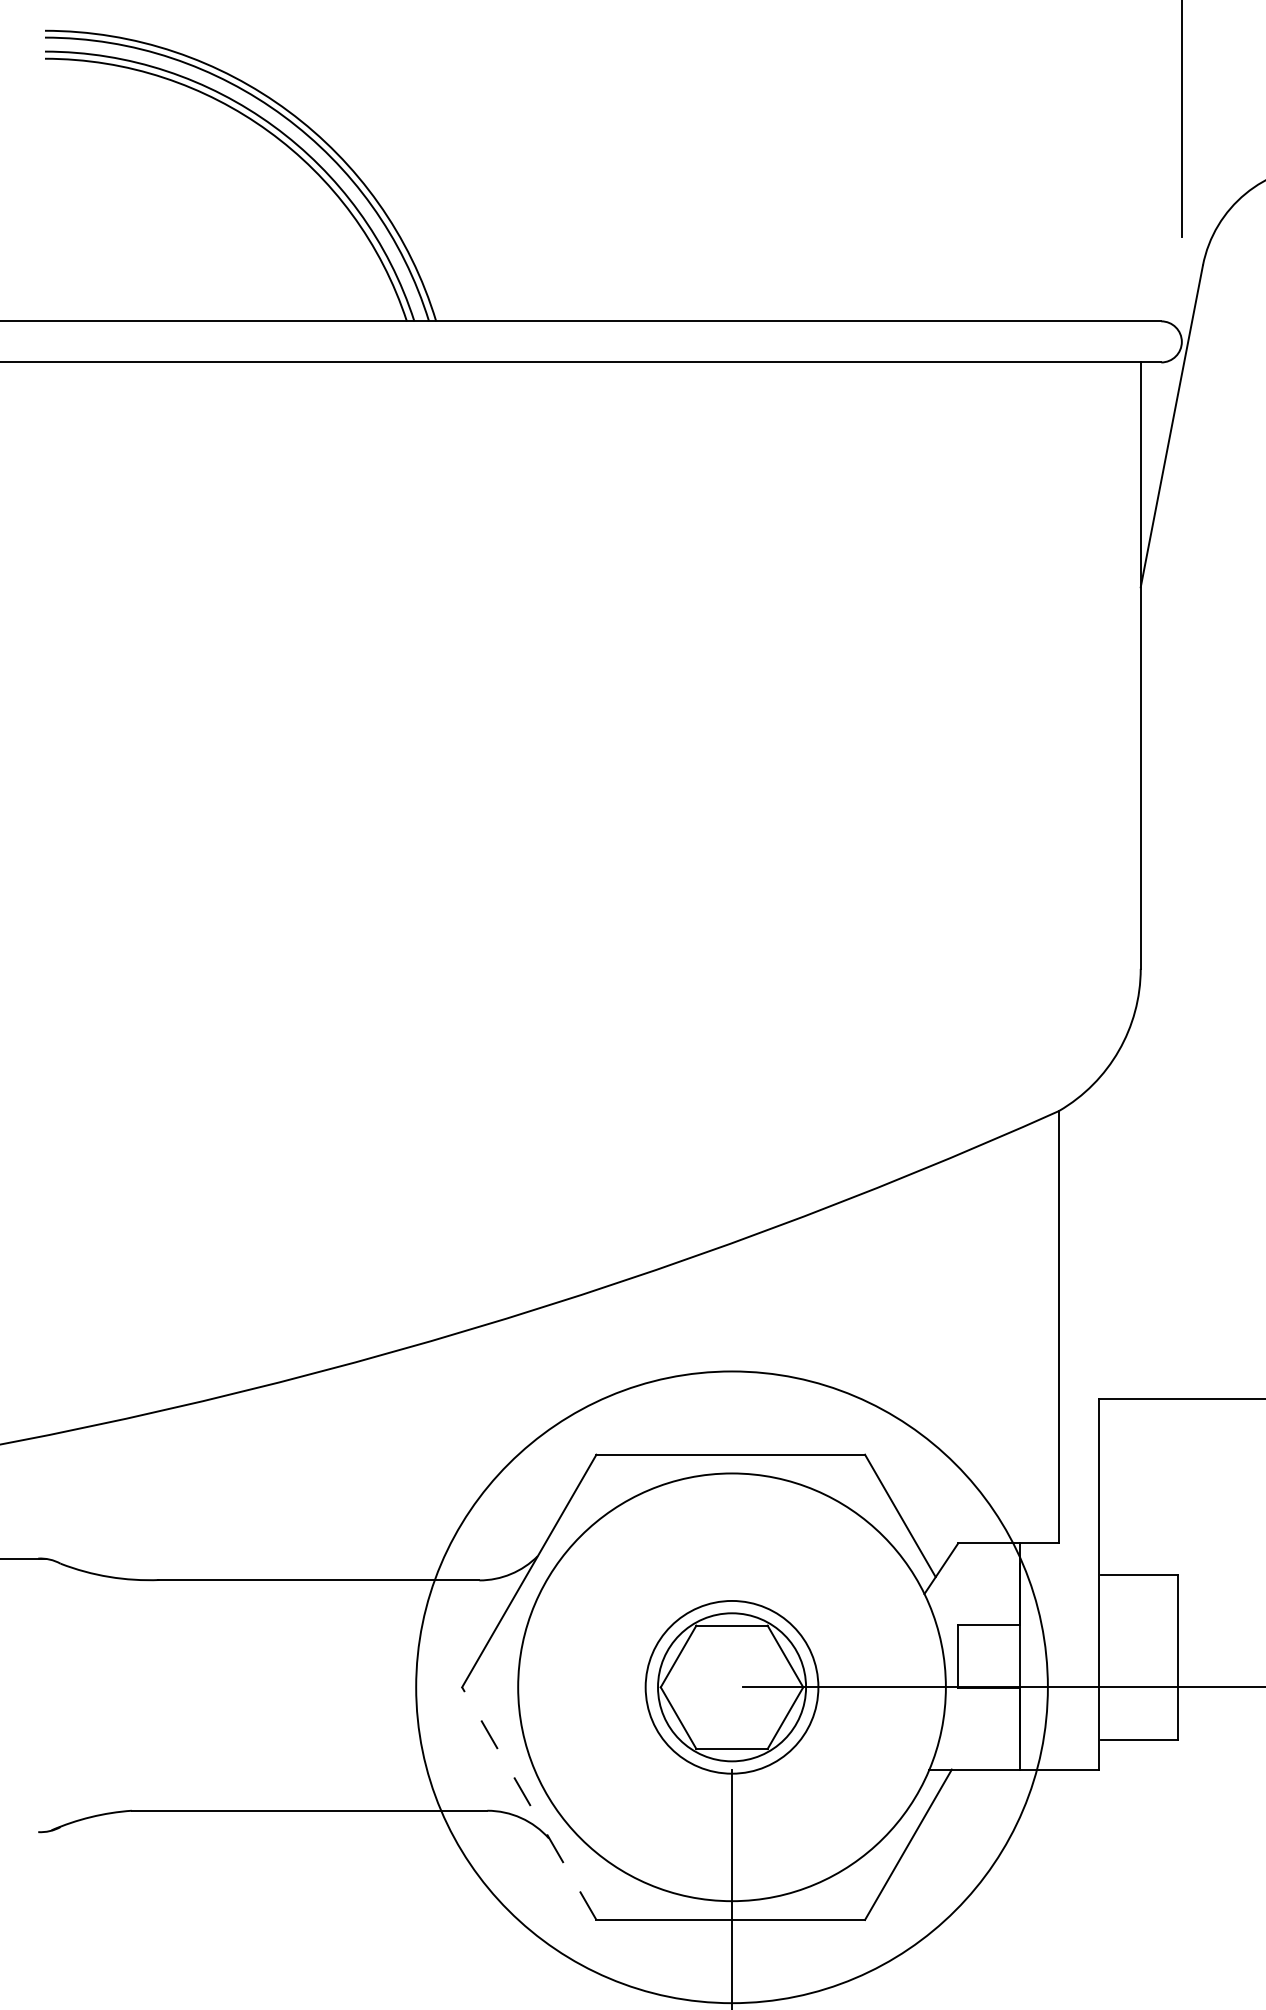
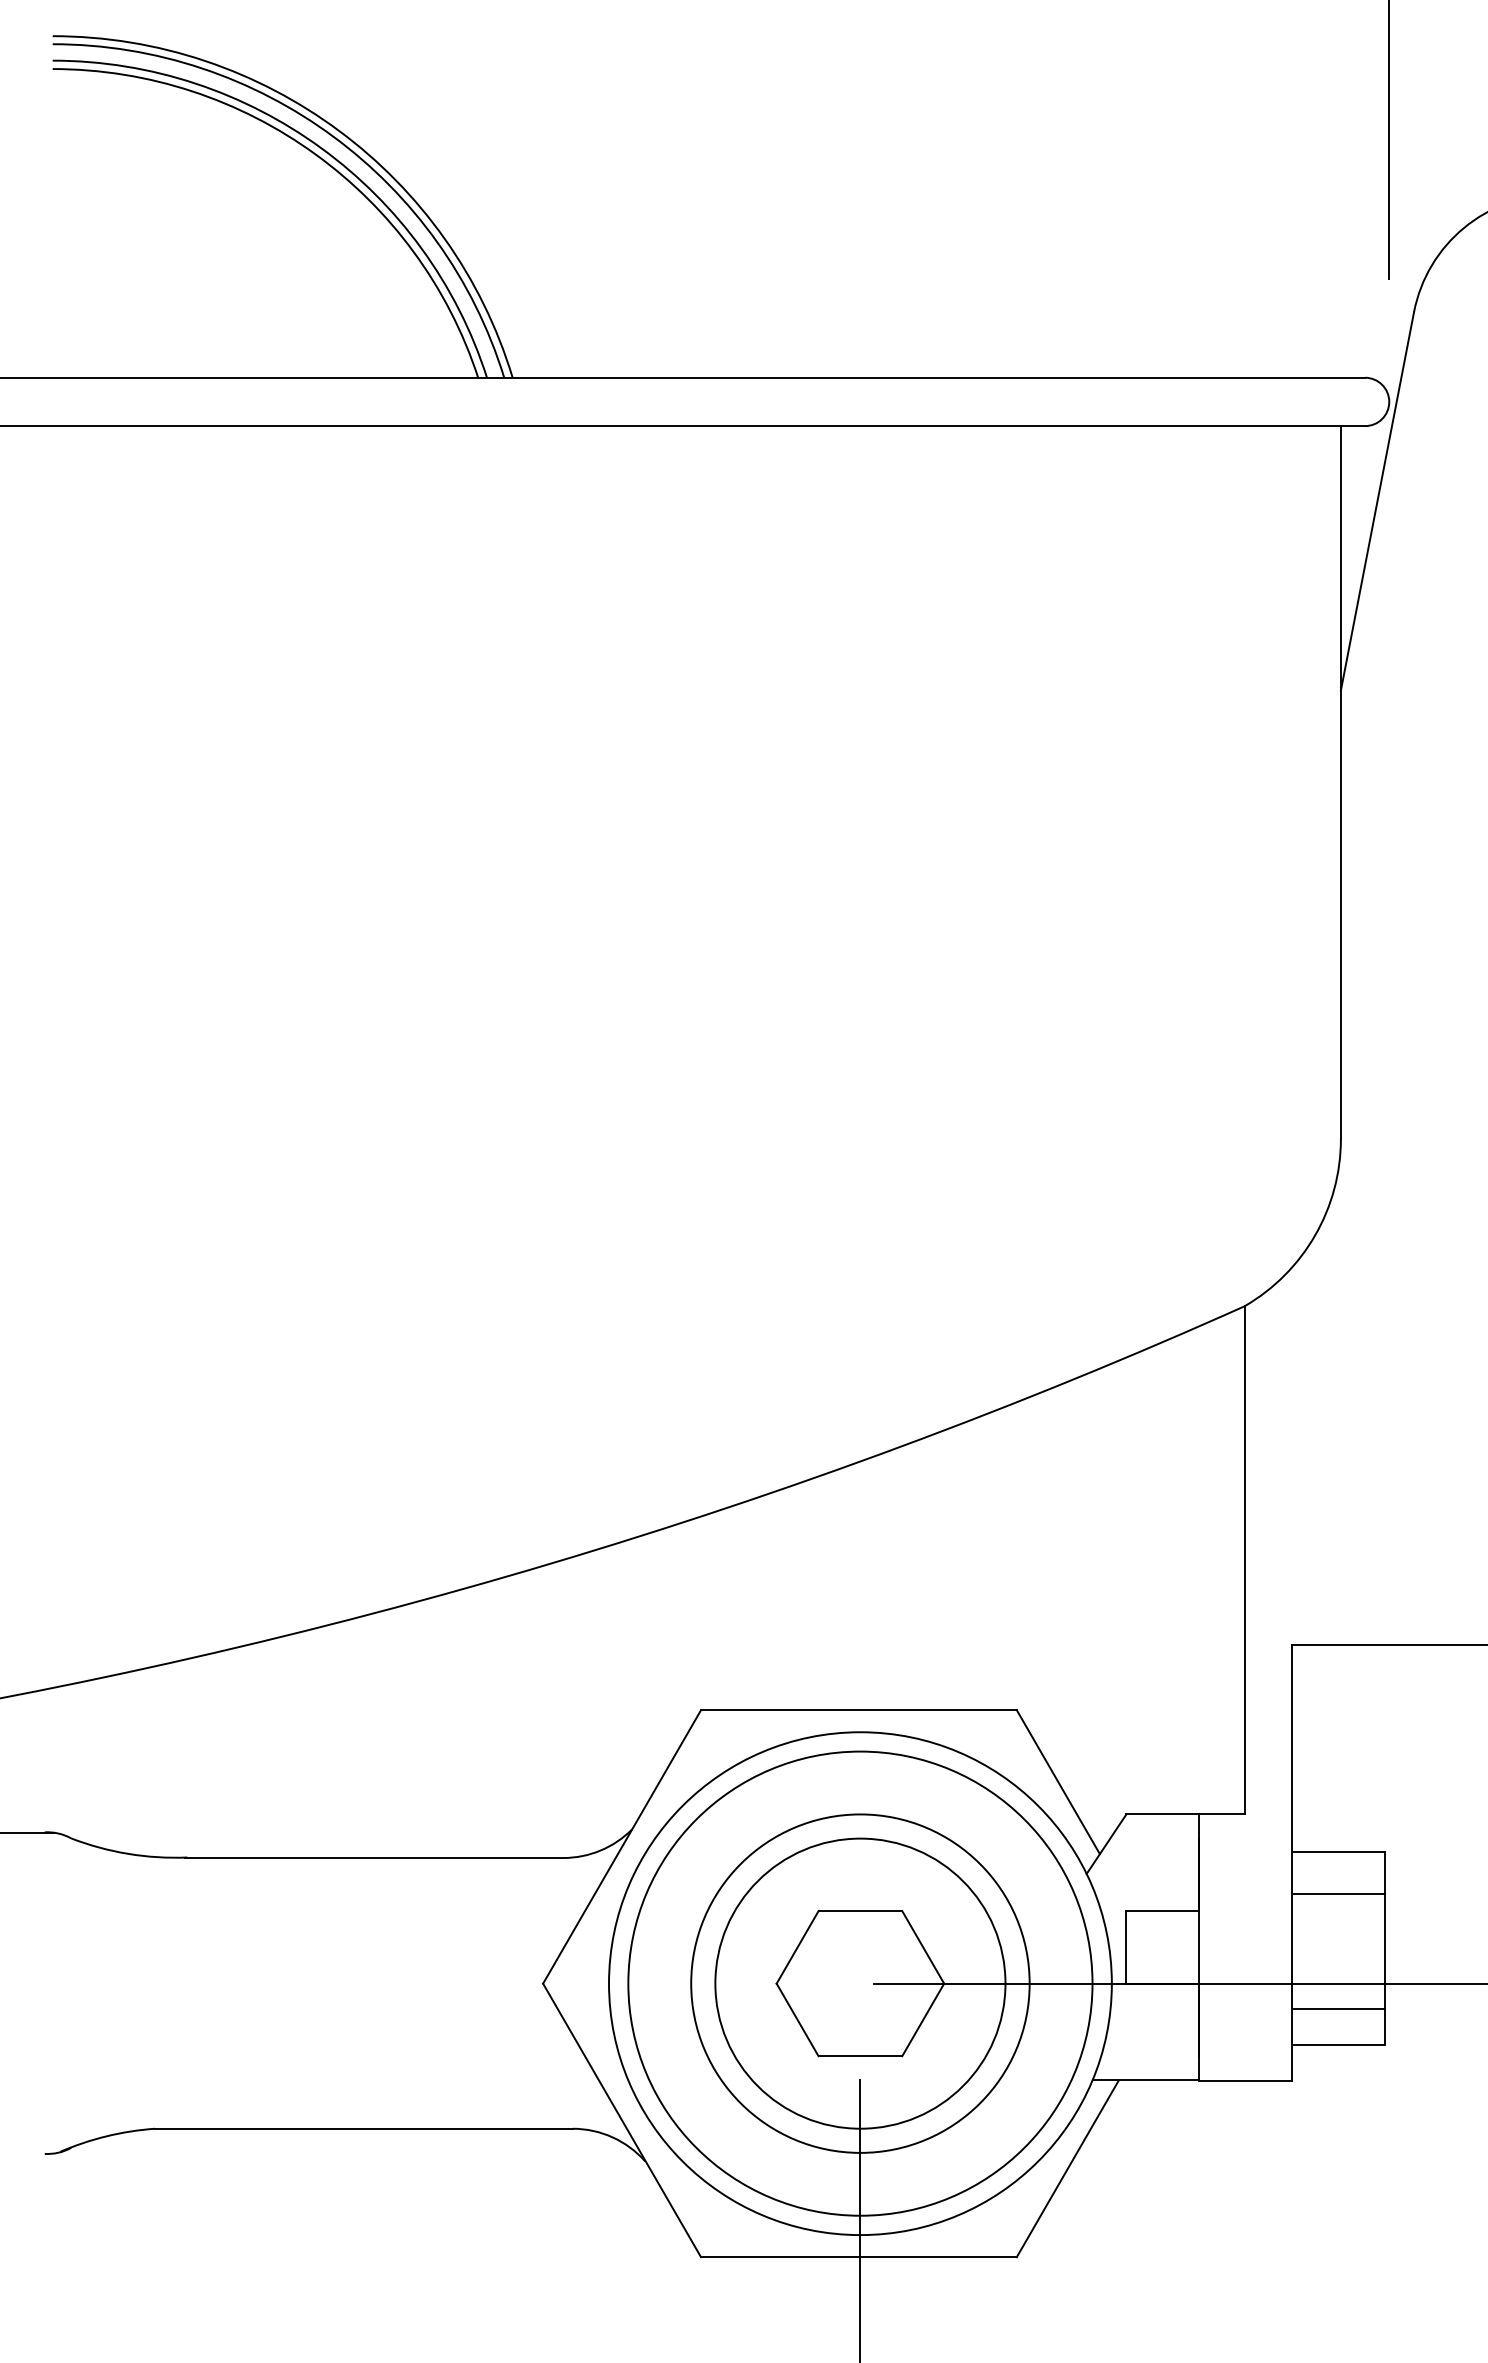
line: (1138, 1611) -> (1338, 1894), added
circle: (732, 1687) -> (860, 1983), size x0.62
circle: (732, 1687) -> (860, 1983), size x1.67
circle: (732, 1687) -> (860, 1983), size x1.67
line: (1138, 1708) -> (1338, 2008), added
line: (529, 1803) -> (622, 2120), dashed -> solid

